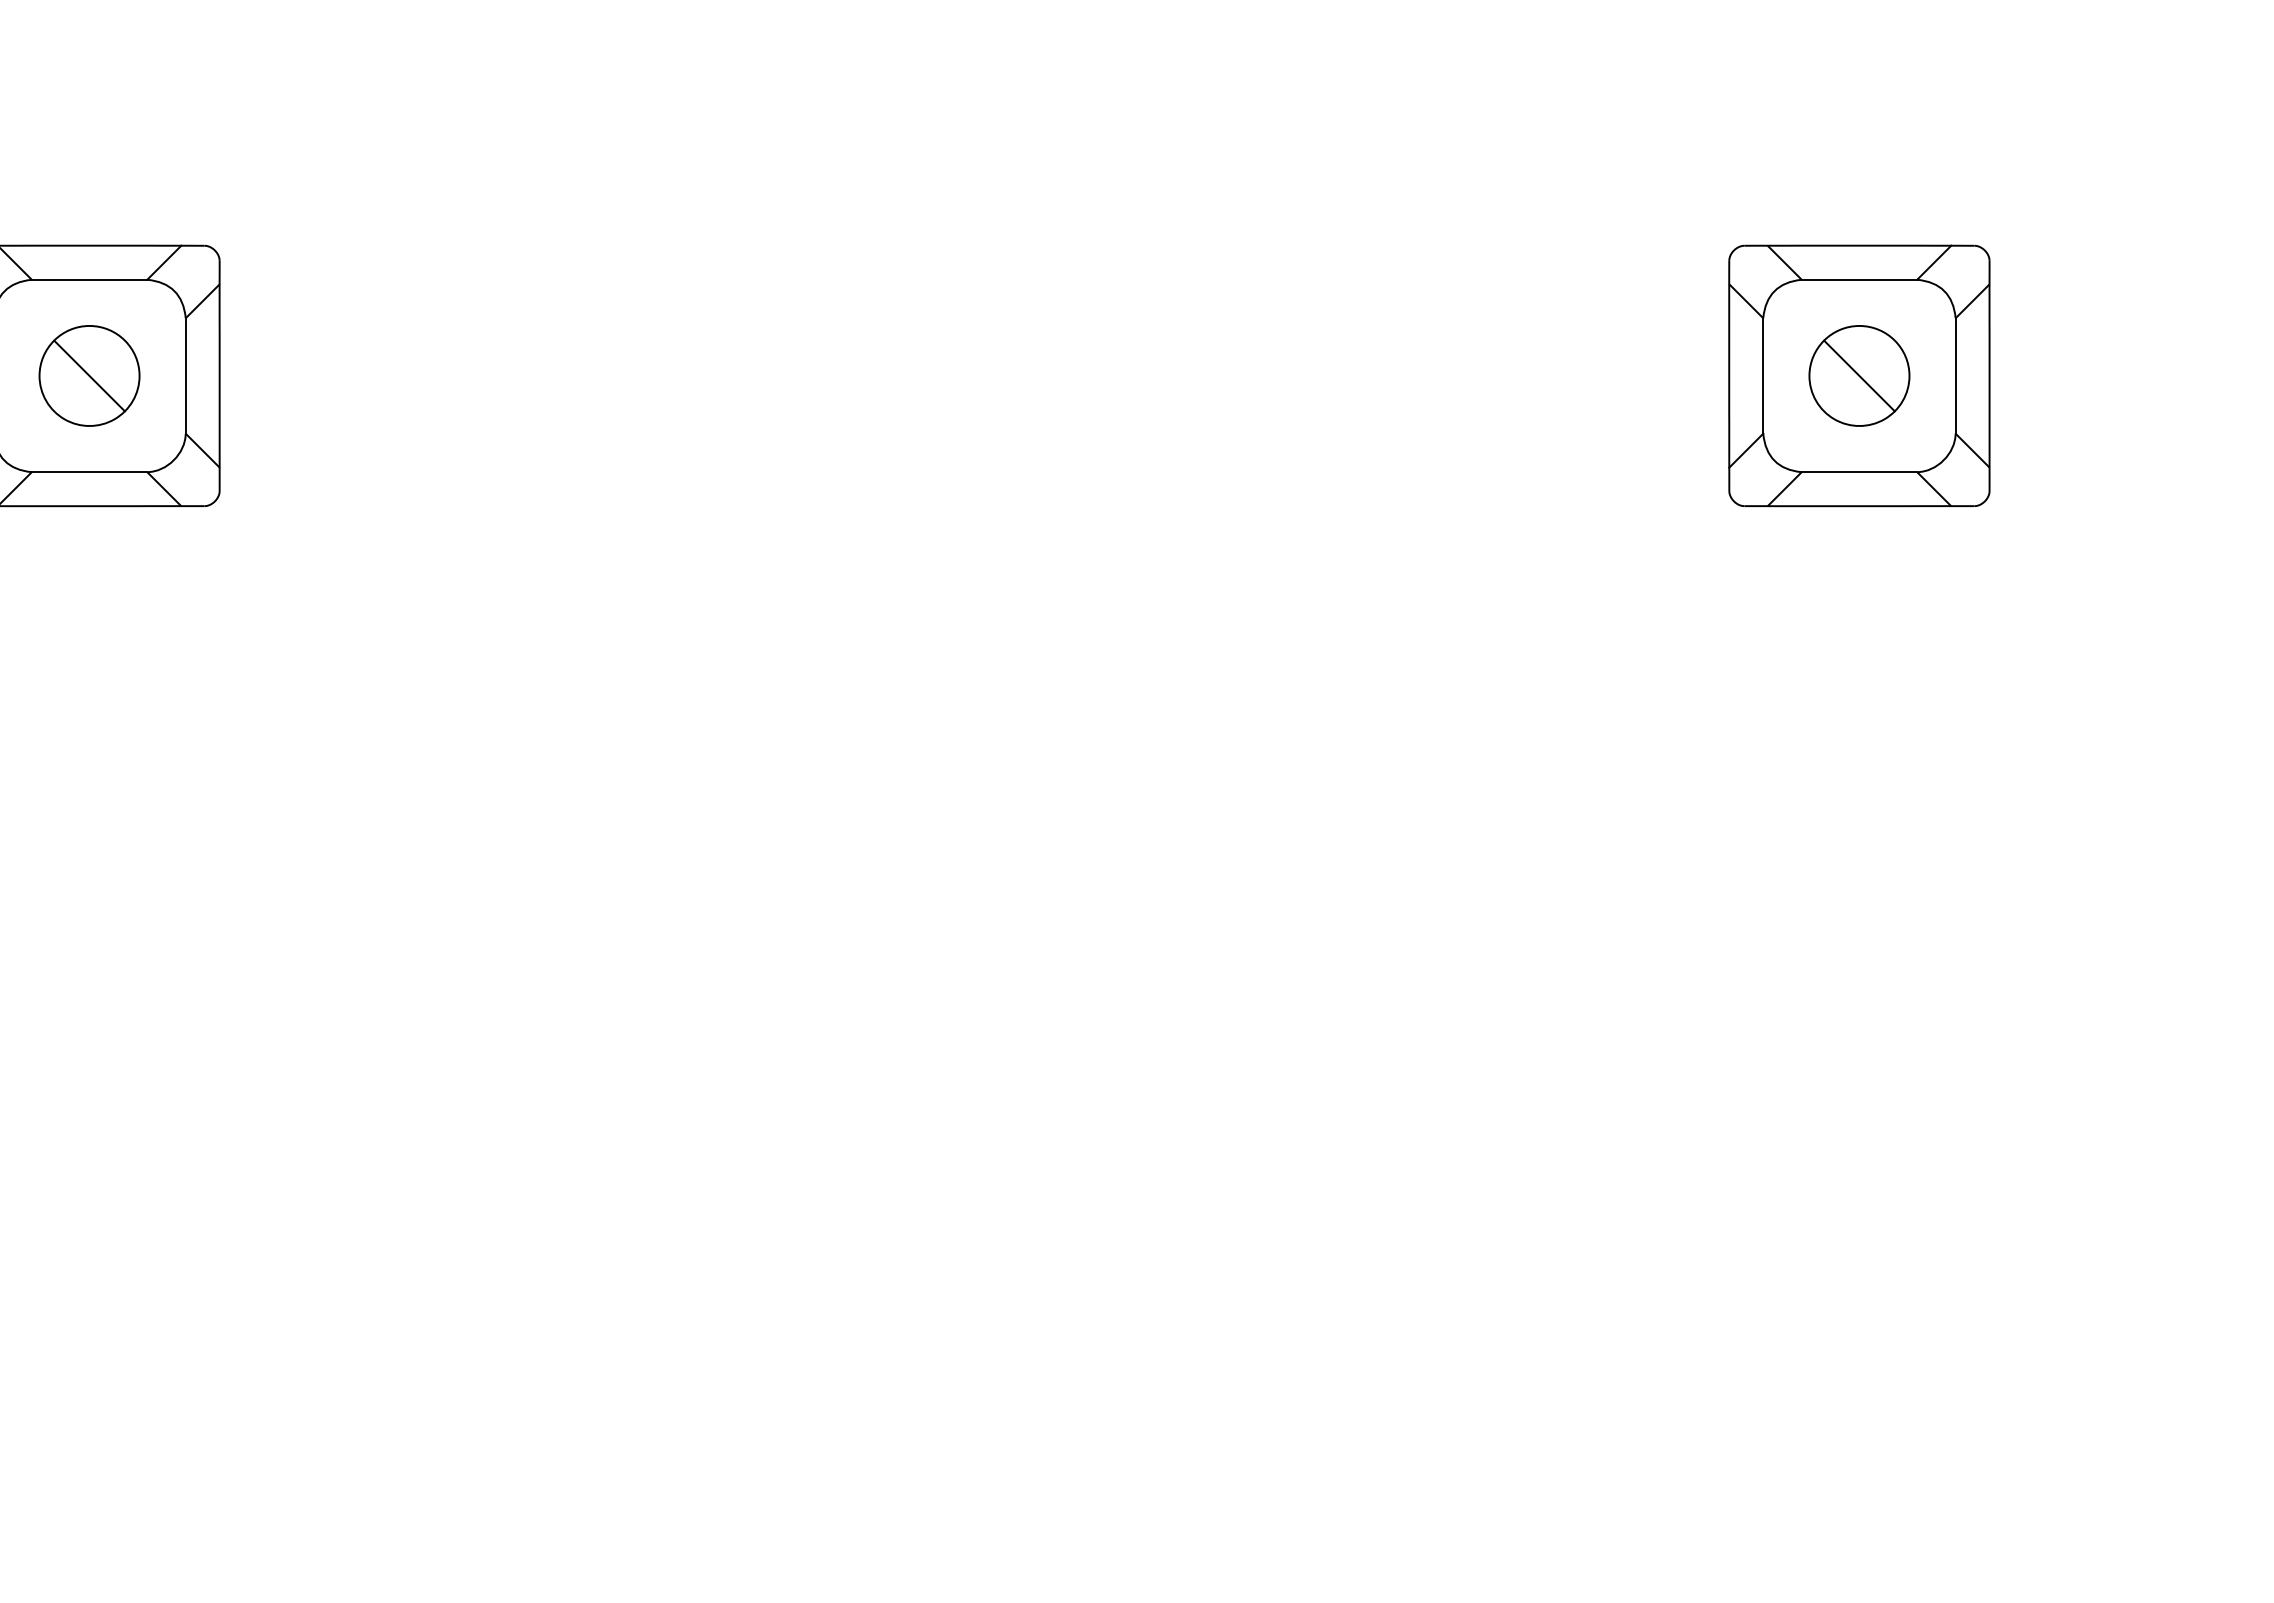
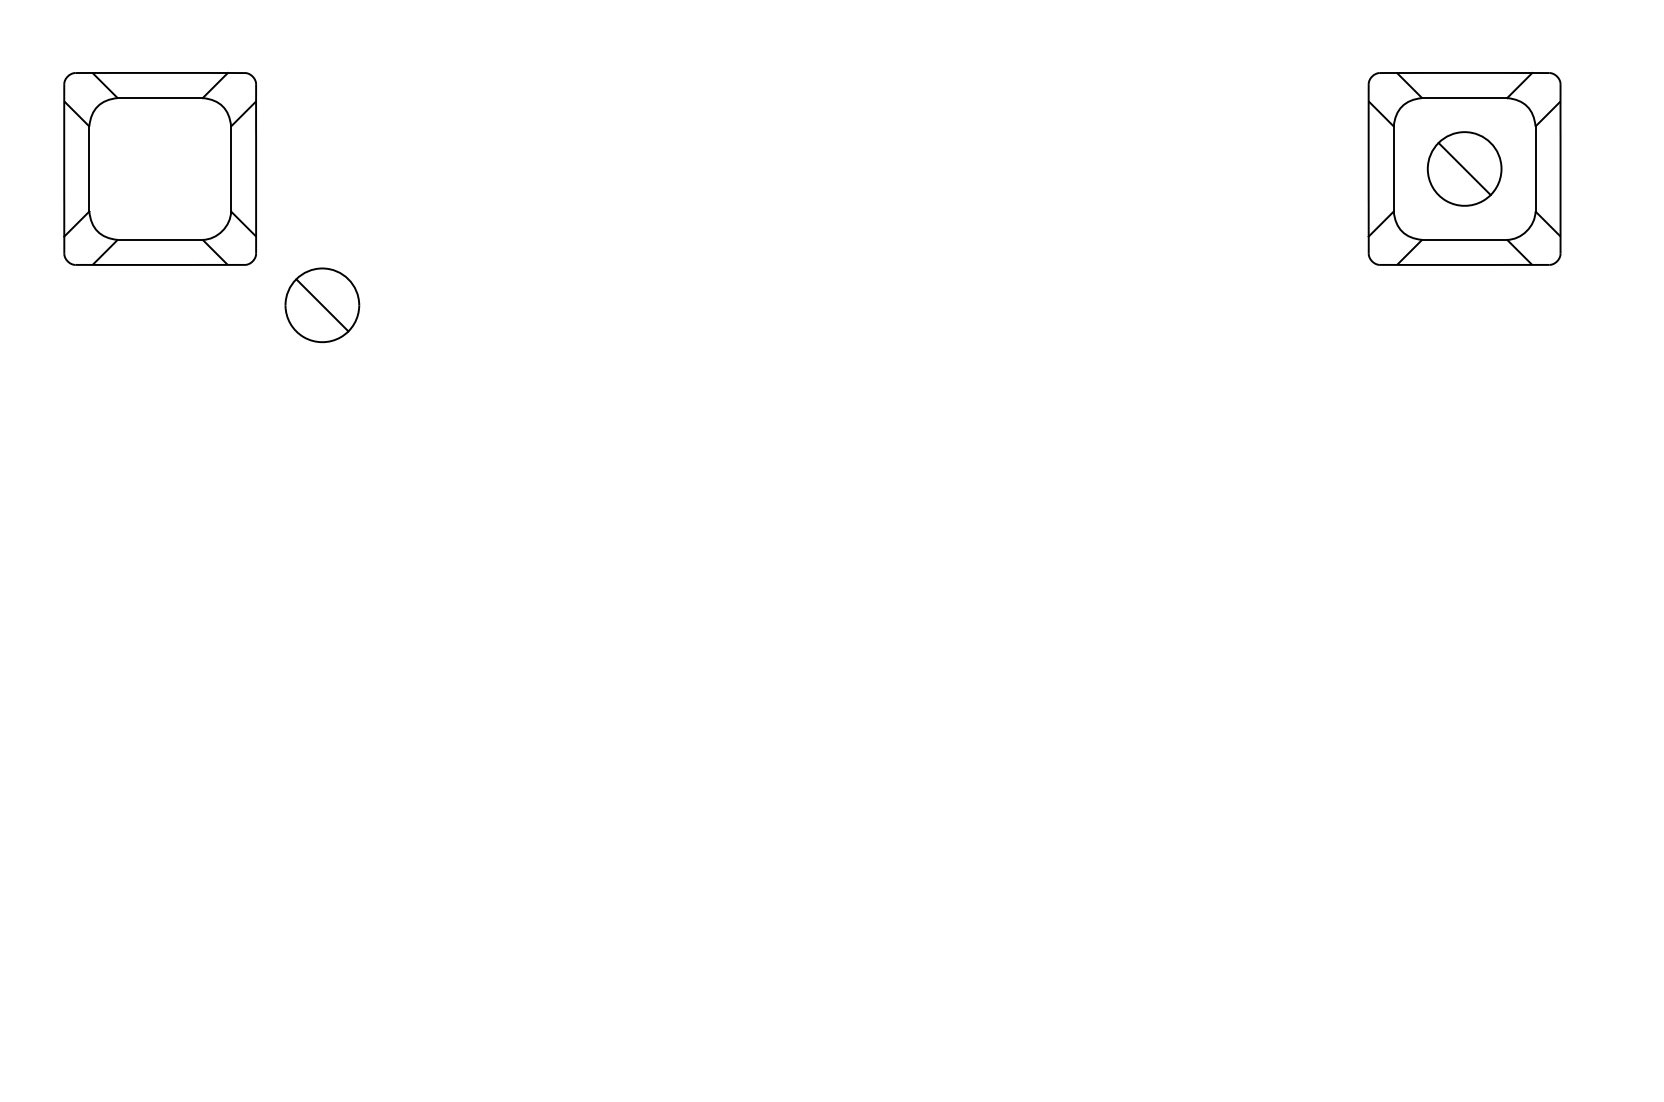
part: (89, 375) -> (322, 304), moved

